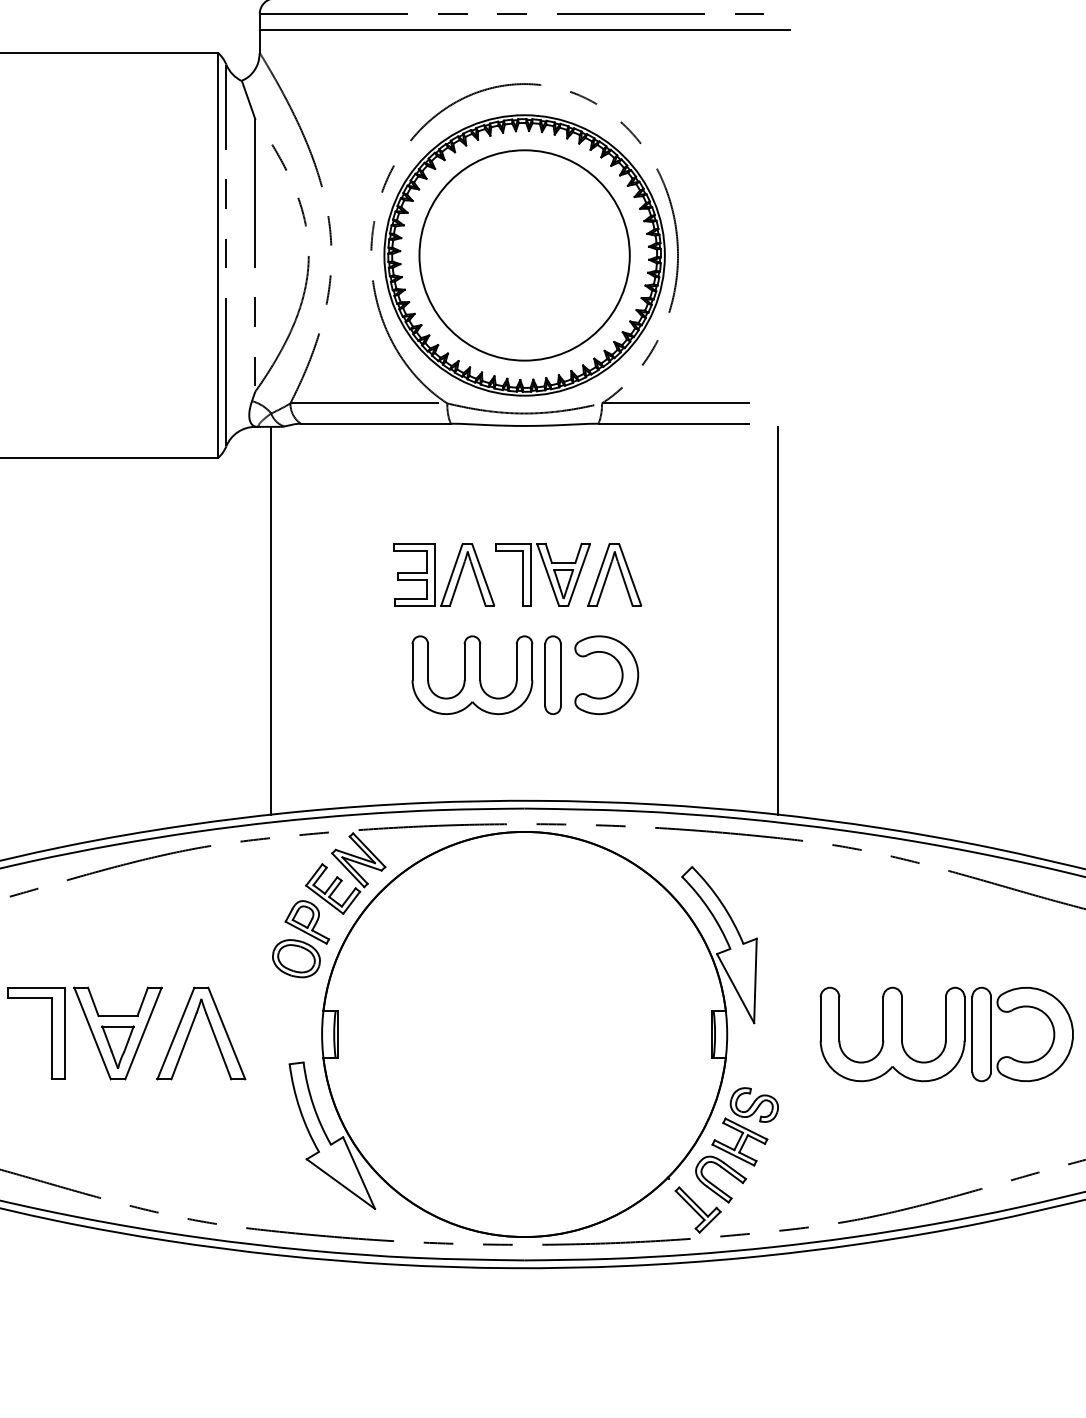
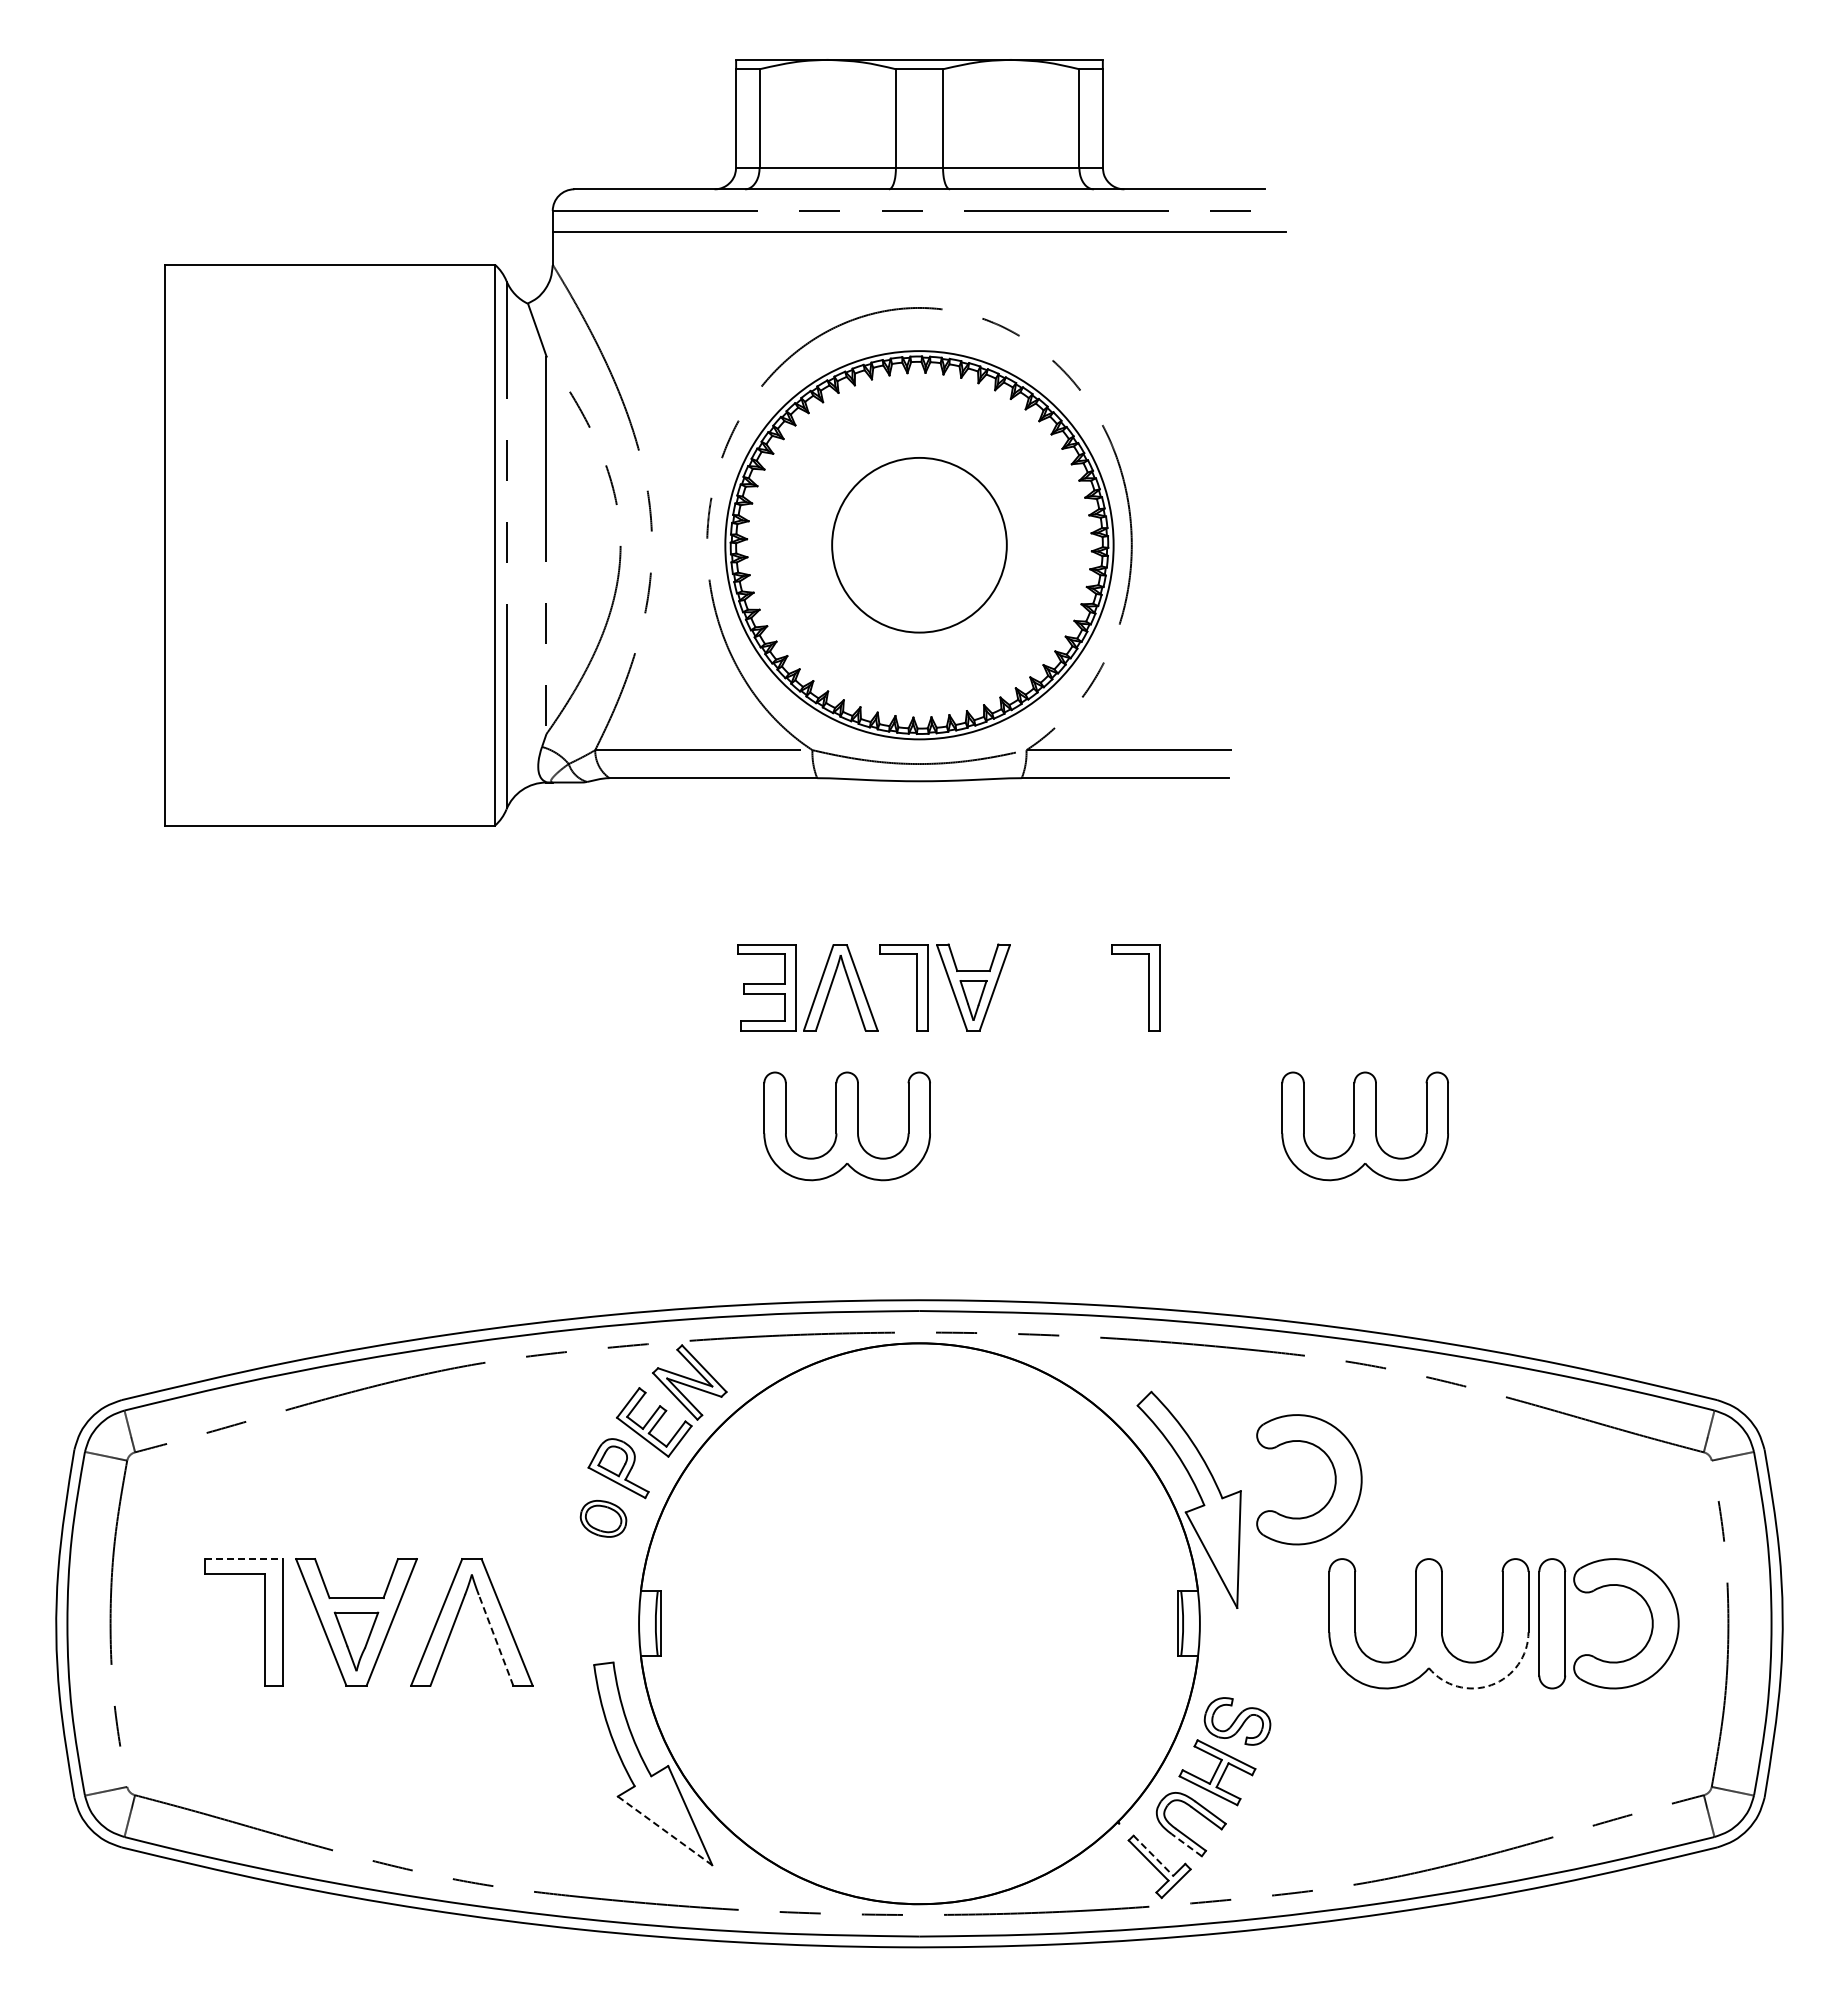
circle: (524, 254) -> (919, 544), size x0.6
part: (609, 572) -> (1036, 983), removed
part: (690, 574) -> (1148, 987), added
line: (778, 620) -> (1270, 1050), removed
line: (271, 621) -> (568, 1051), removed
part: (621, 671) -> (1053, 1121), removed
part: (552, 675) -> (958, 1126), removed
part: (846, 675) -> (1364, 1126), added
part: (824, 930) -> (1334, 1479), added
part: (296, 958) -> (603, 1518), size x0.7
line: (37, 988) -> (244, 1559), solid -> dashed
line: (219, 1046) -> (496, 1640), solid -> dashed
arc: (937, 1079) -> (1491, 1685), solid -> dashed
line: (341, 1184) -> (665, 1831), solid -> dashed
line: (717, 1194) -> (1186, 1845), solid -> dashed
line: (693, 1202) -> (1153, 1856), solid -> dashed

